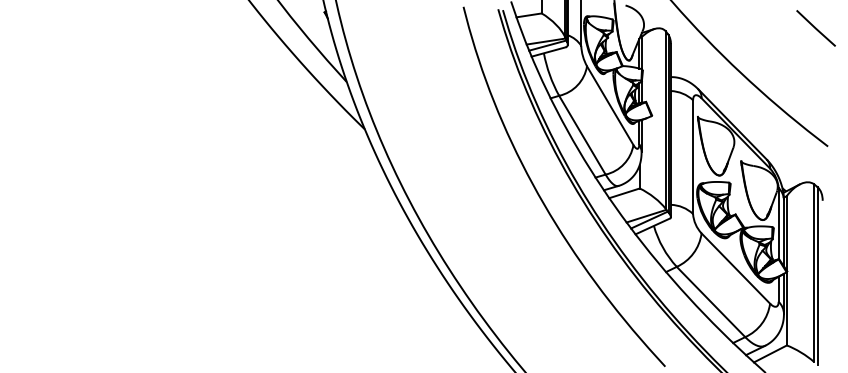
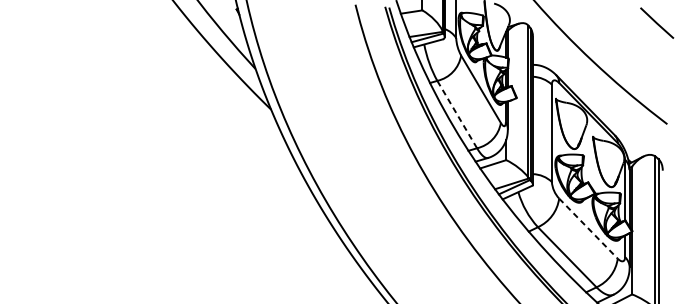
line: (582, 135) -> (457, 114), solid -> dashed
line: (736, 268) -> (589, 228), solid -> dashed

